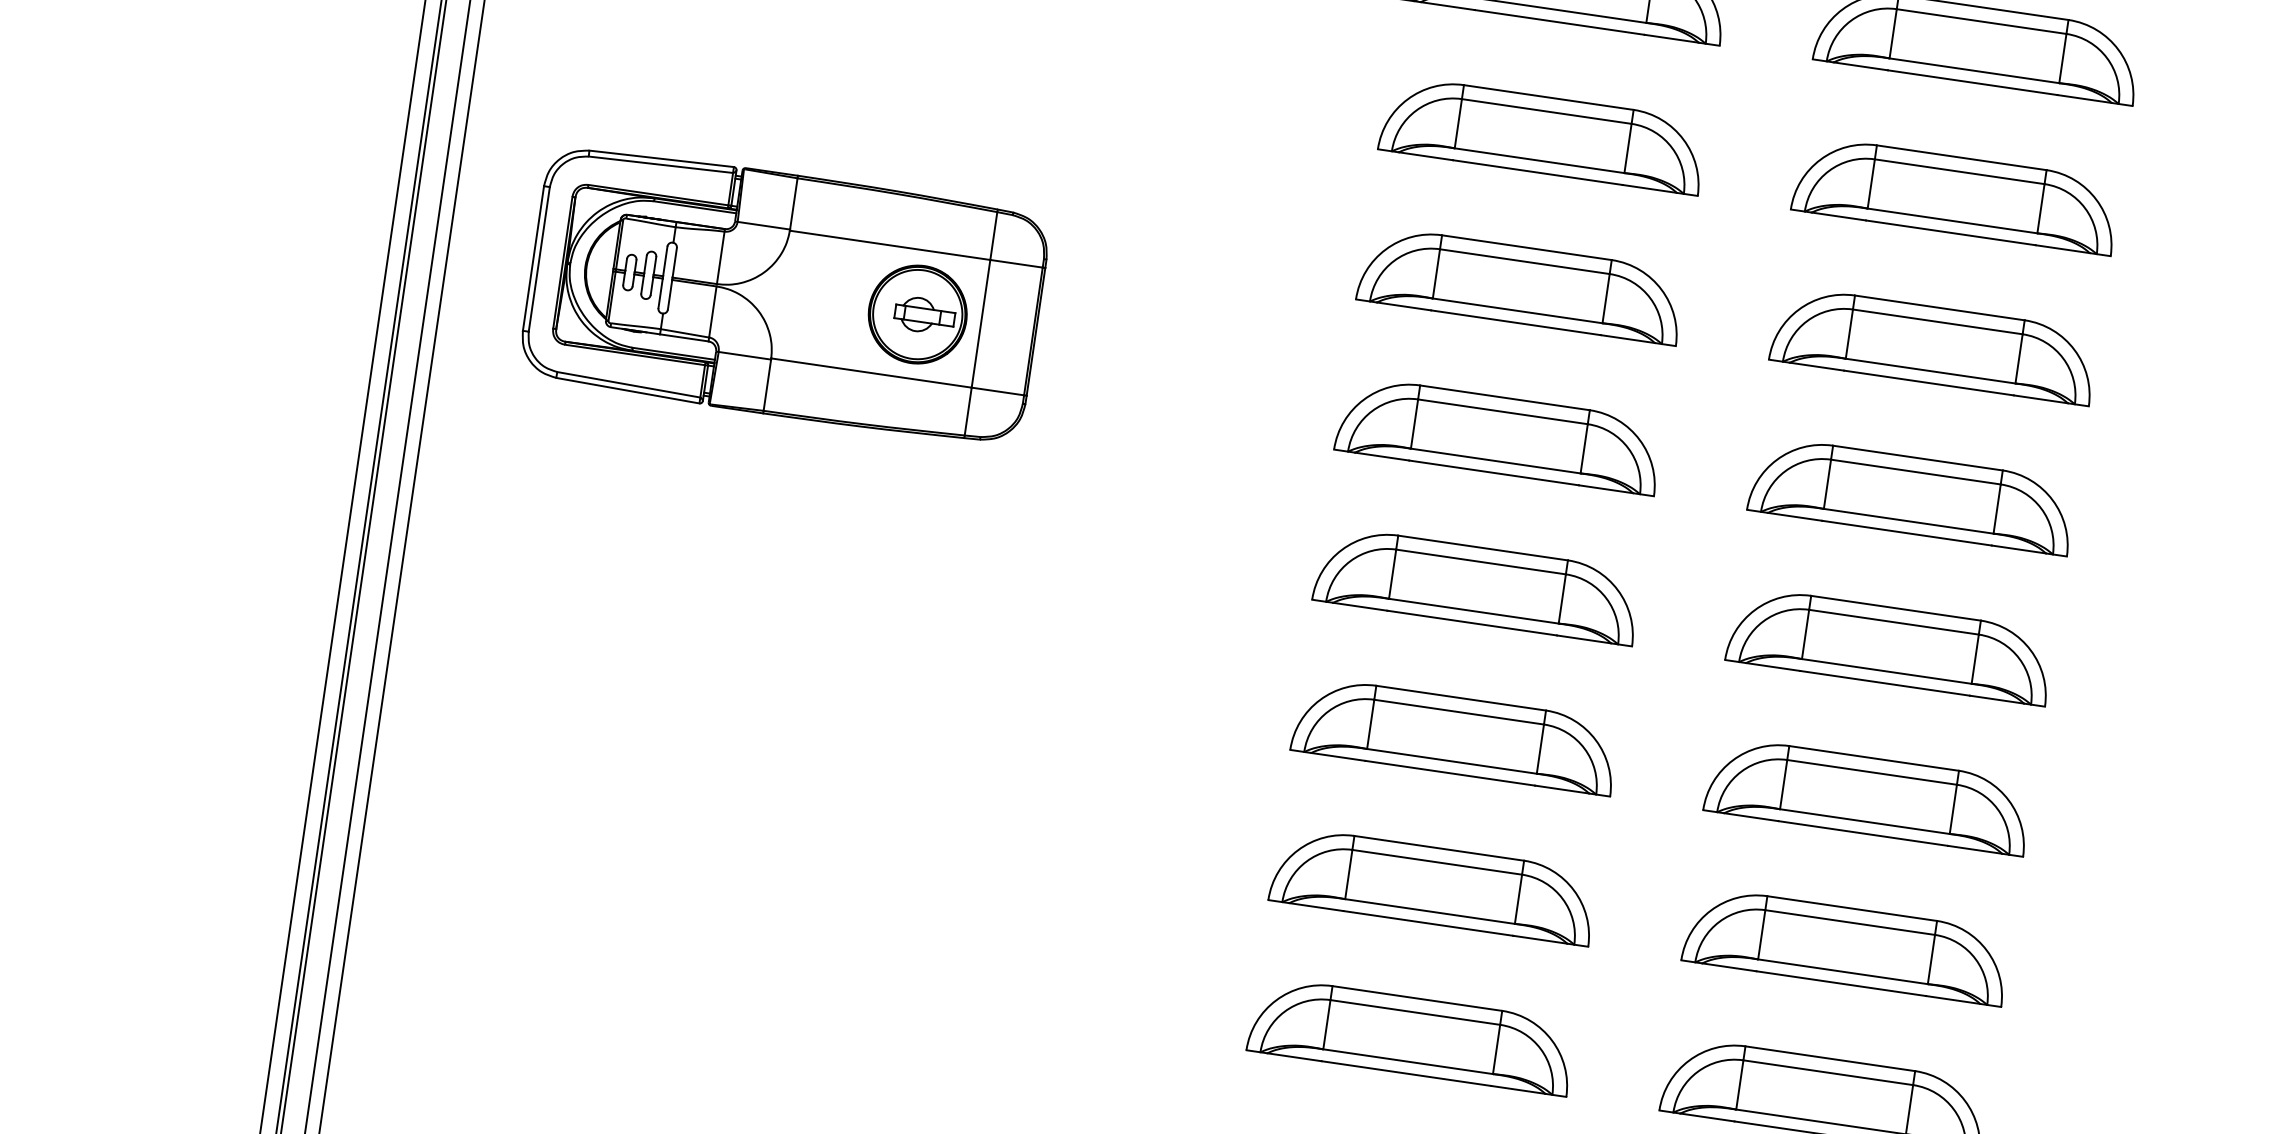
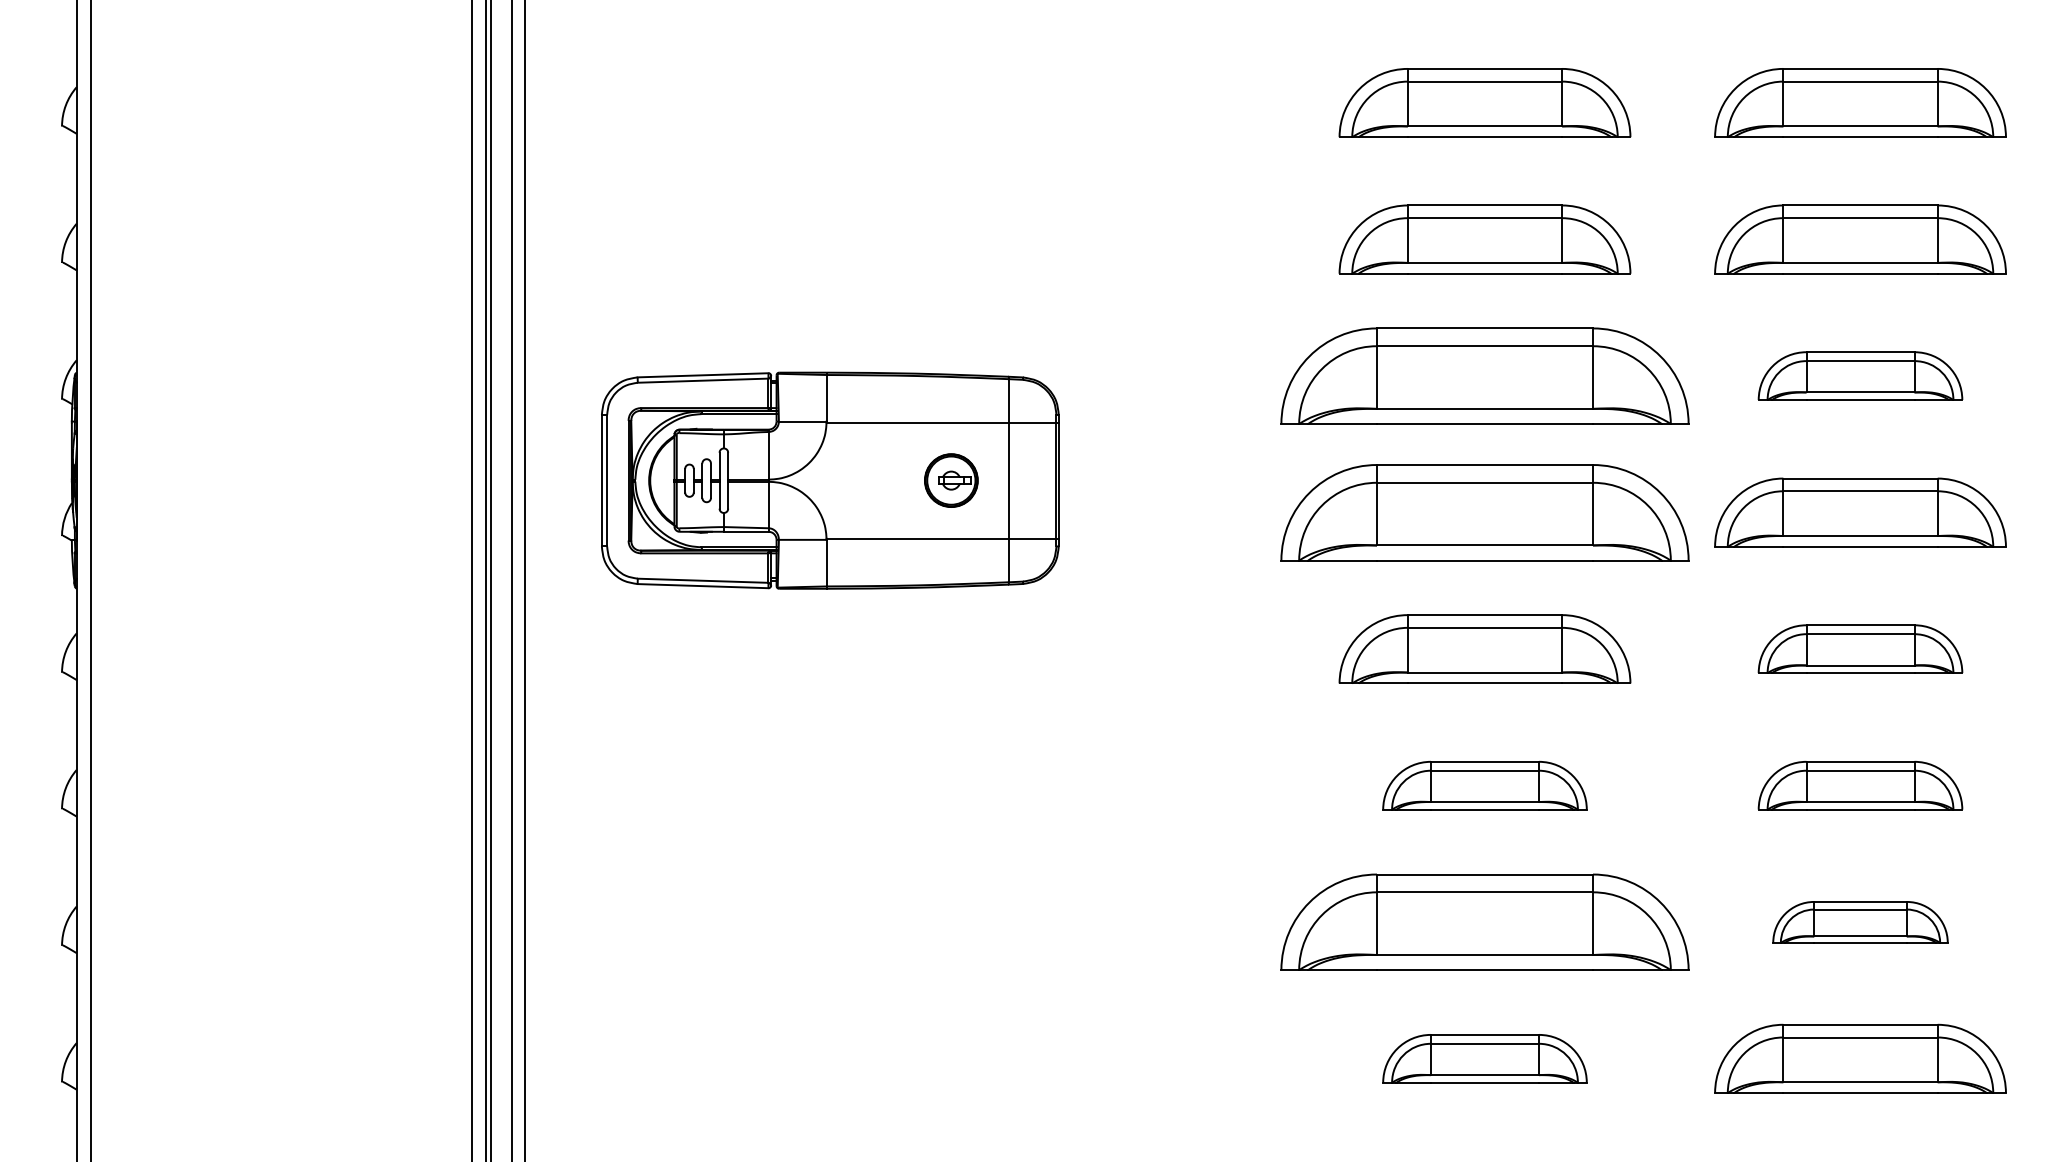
part: (1520, 284) -> (1484, 375), size x1.4
part: (918, 314) -> (951, 480), size x0.6
part: (1934, 344) -> (1860, 375), size x0.7
part: (1499, 435) -> (1484, 512), size x1.4
part: (1890, 644) -> (1860, 648), size x0.7
part: (1455, 735) -> (1484, 785), size x0.7
part: (1868, 795) -> (1860, 785), size x0.7
part: (1433, 885) -> (1484, 922), size x1.4
part: (1846, 946) -> (1860, 922), size x0.6
part: (1411, 1035) -> (1484, 1058), size x0.7

